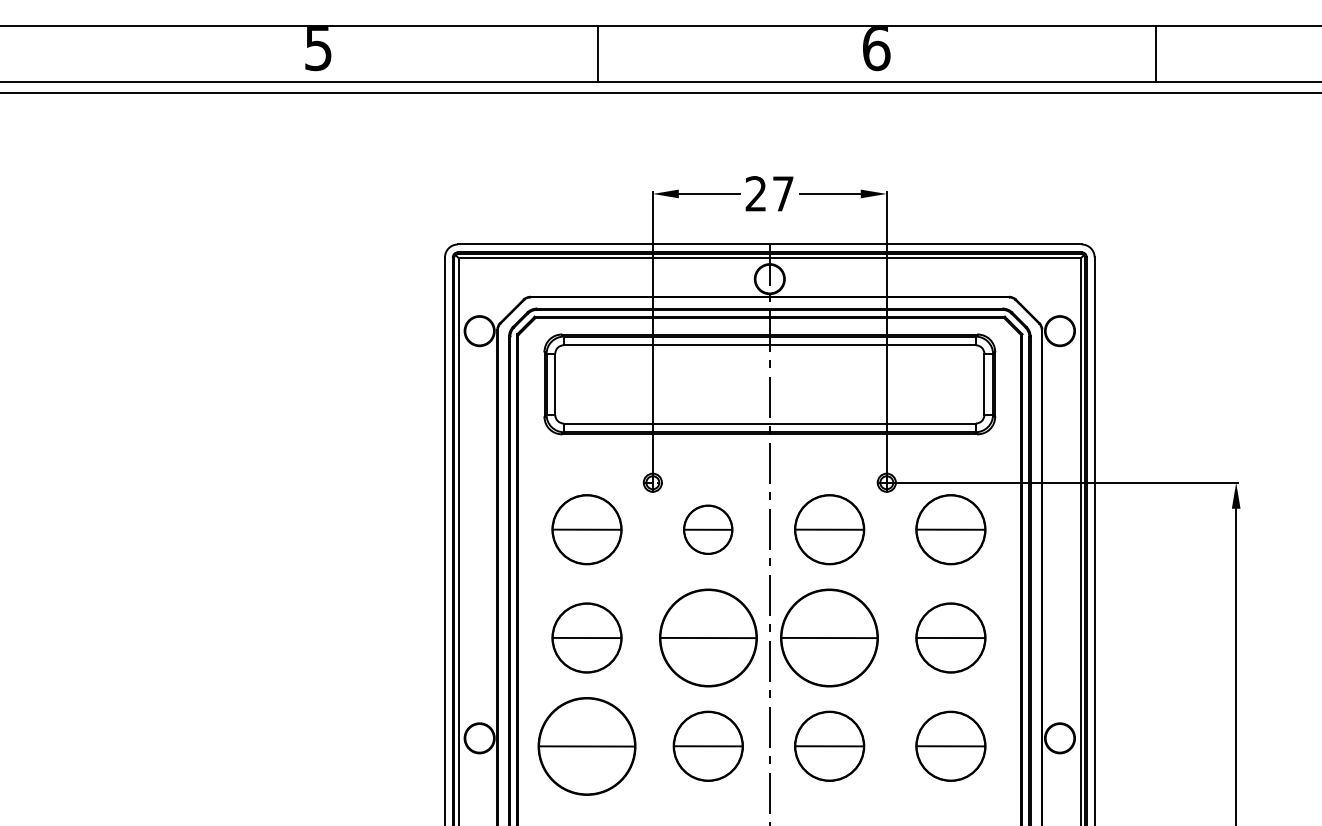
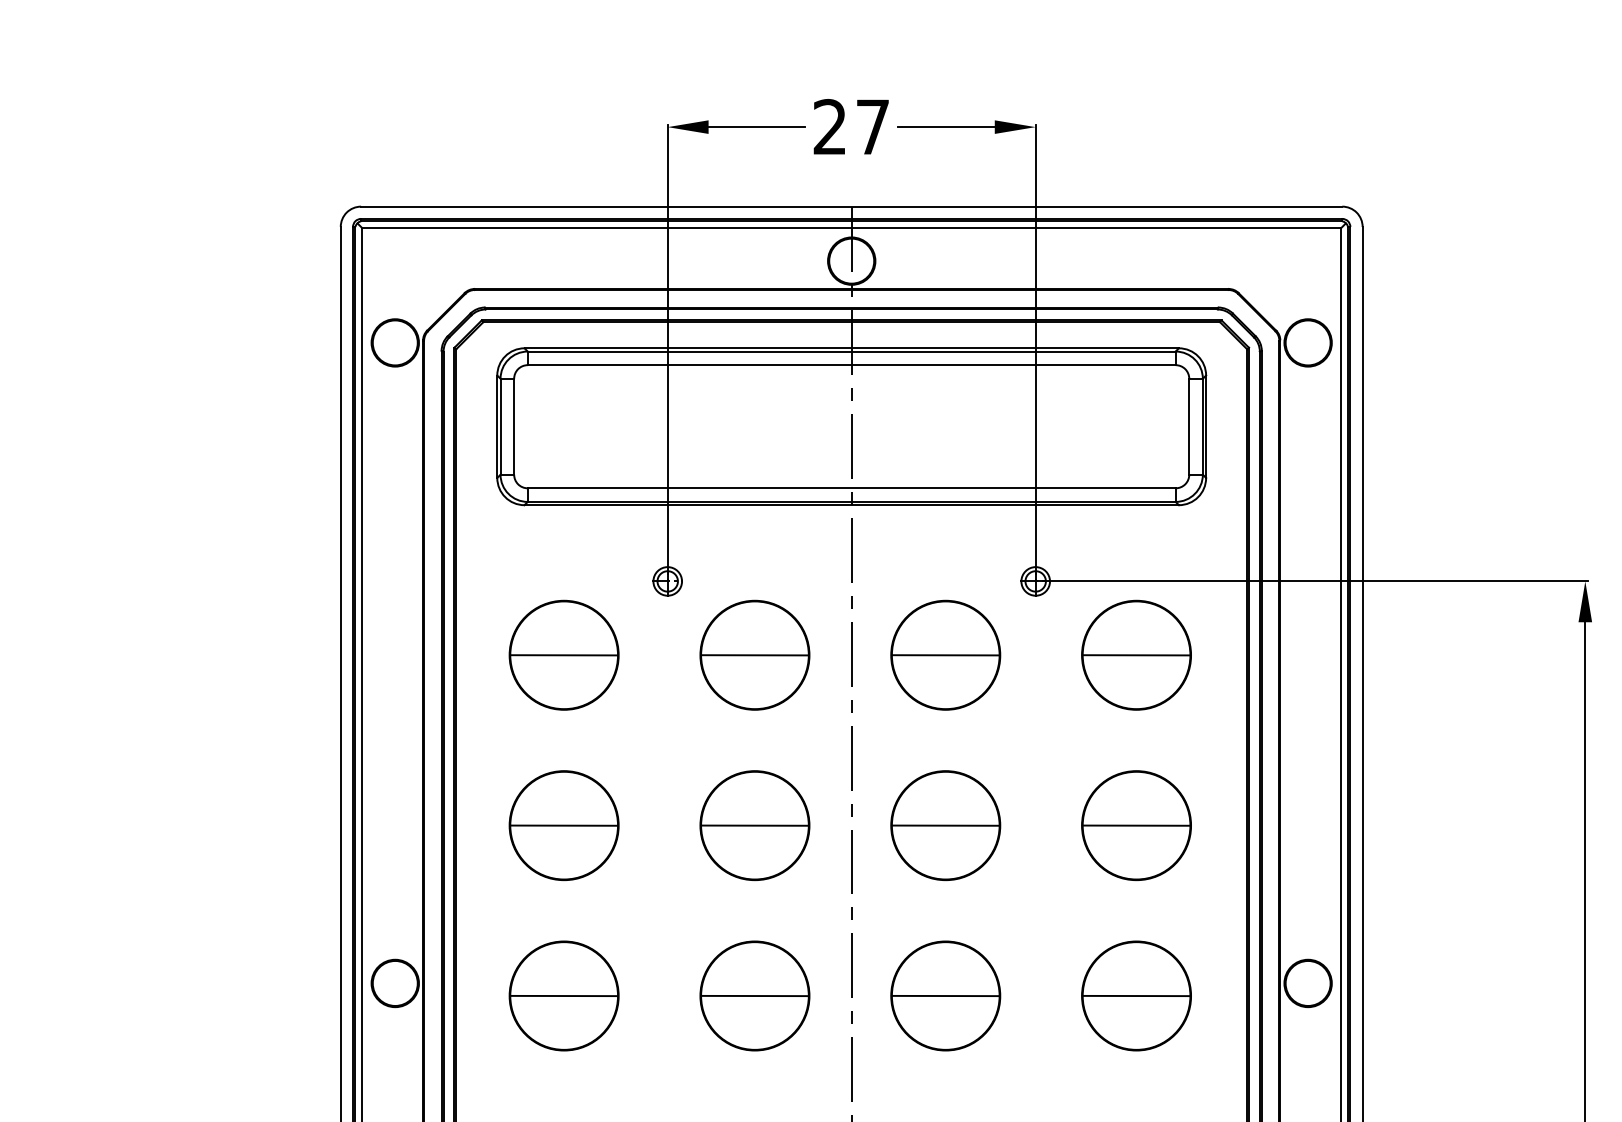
part: (707, 529) -> (753, 654), size x1.43
part: (707, 637) -> (753, 824), size x0.71
part: (829, 637) -> (945, 824), size x0.71
part: (586, 745) -> (563, 994), size x0.71

